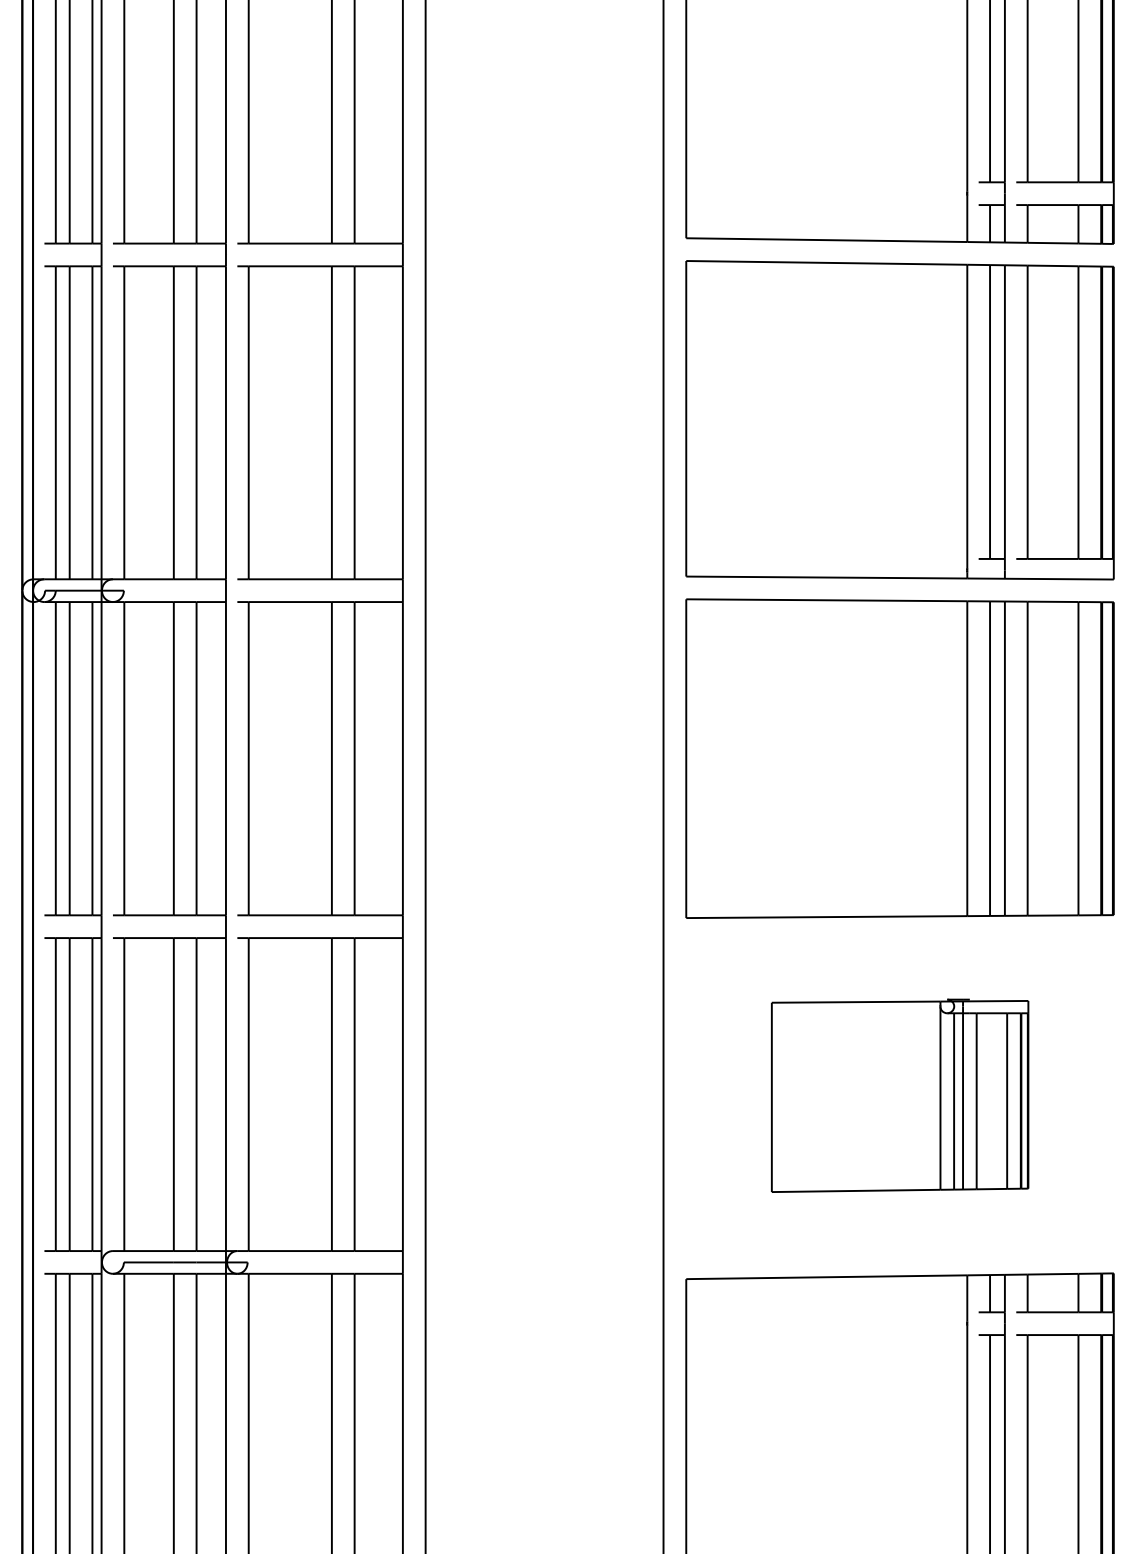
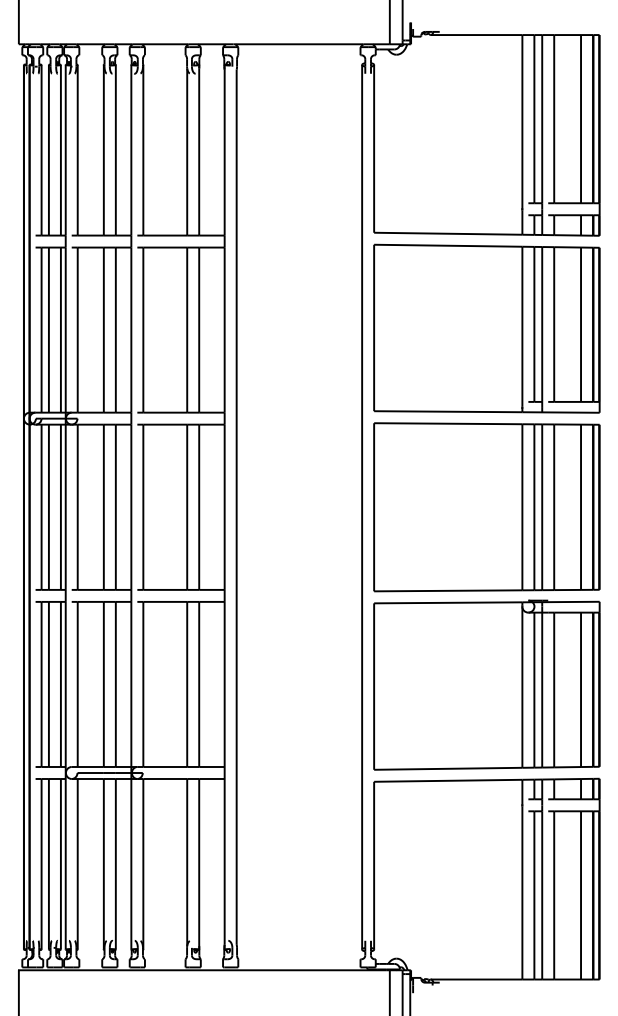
part: (899, 1094) -> (486, 684), size x1.67

